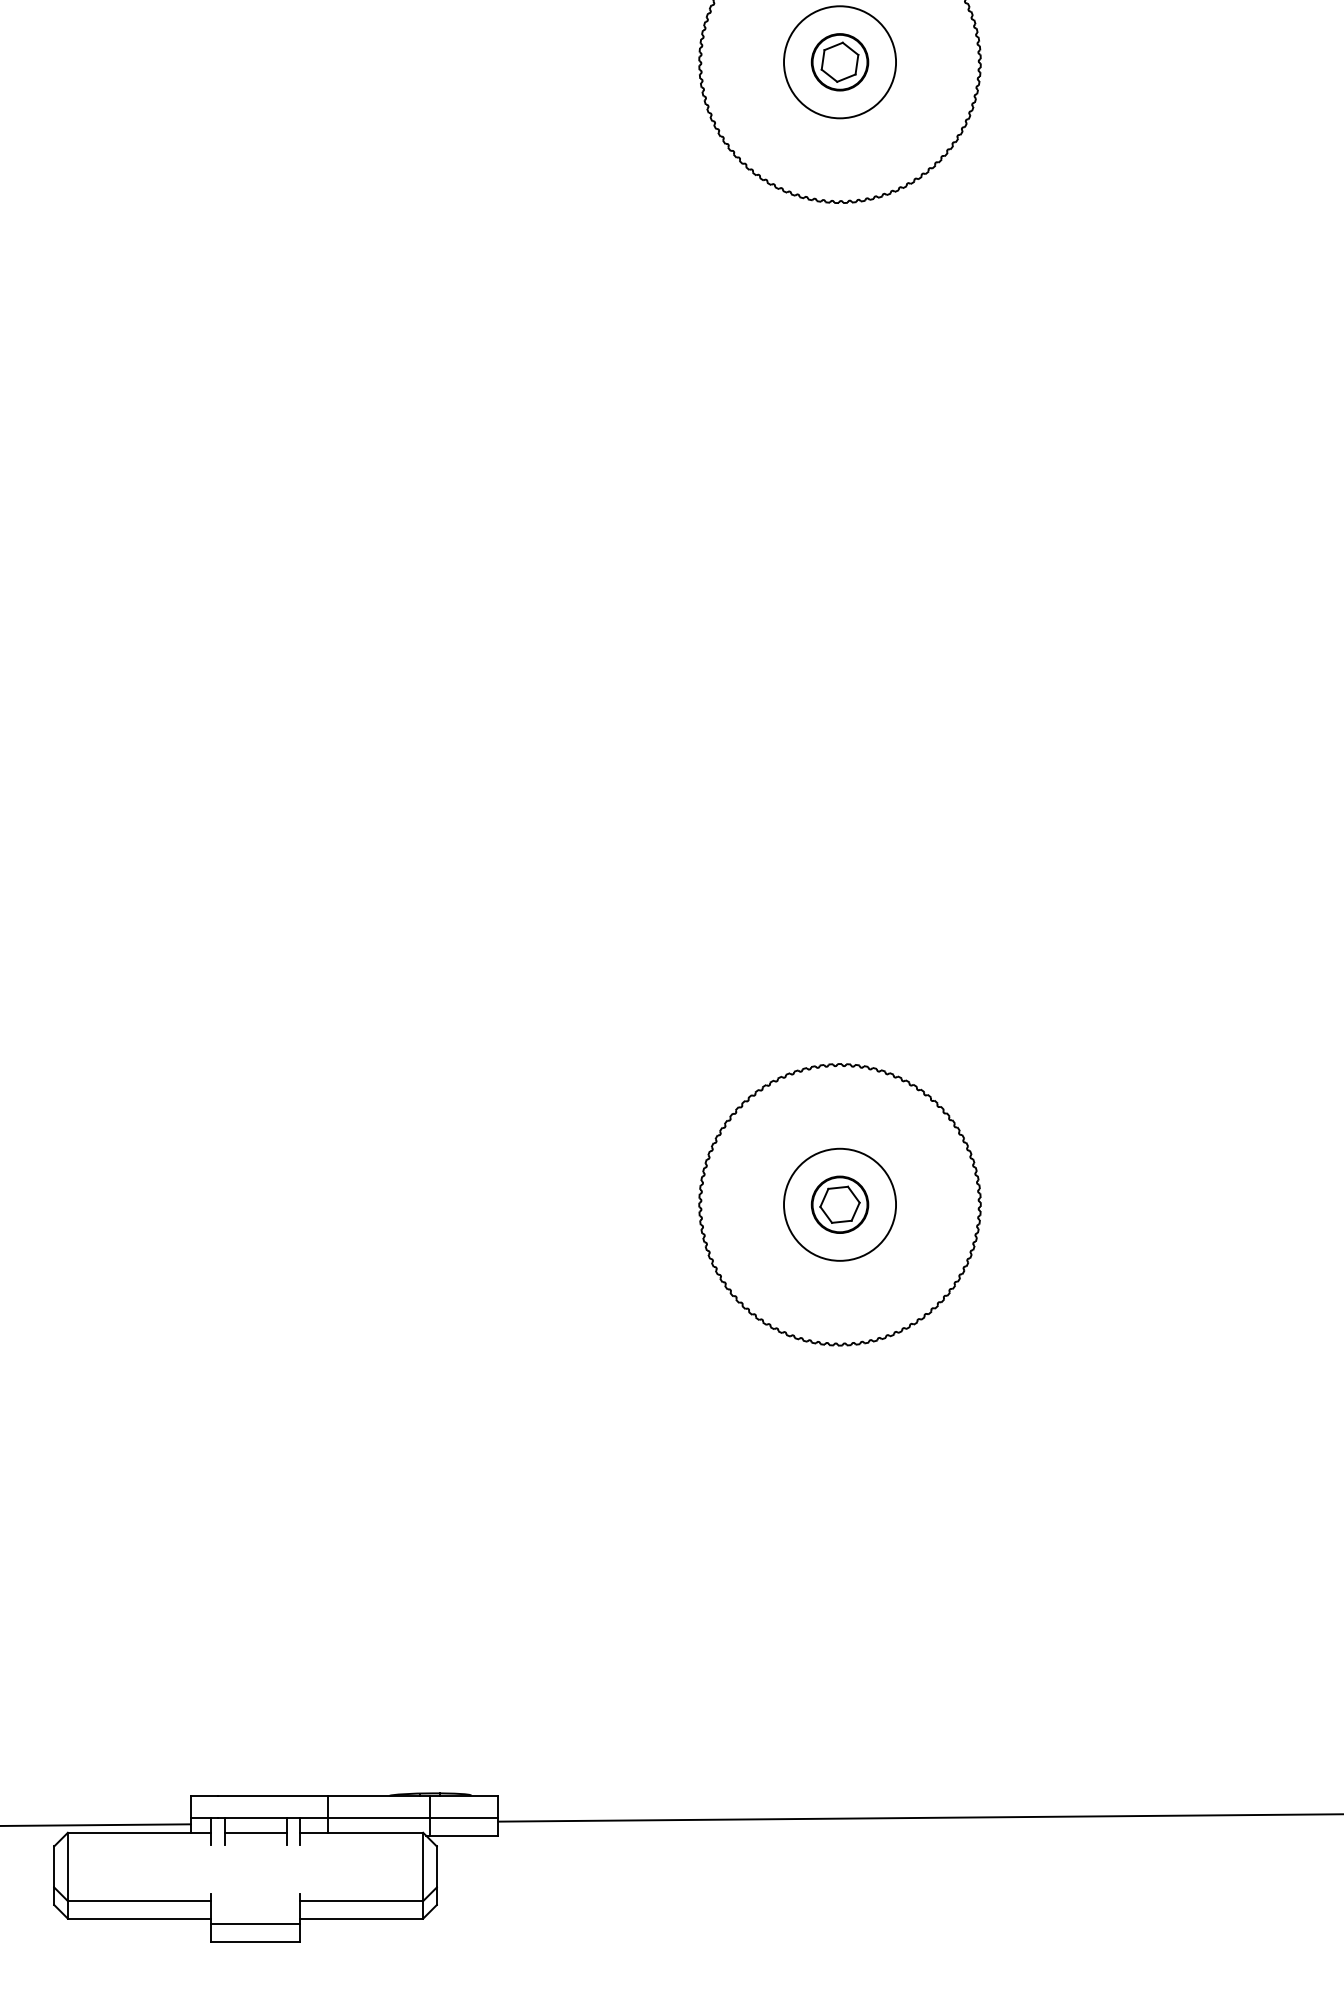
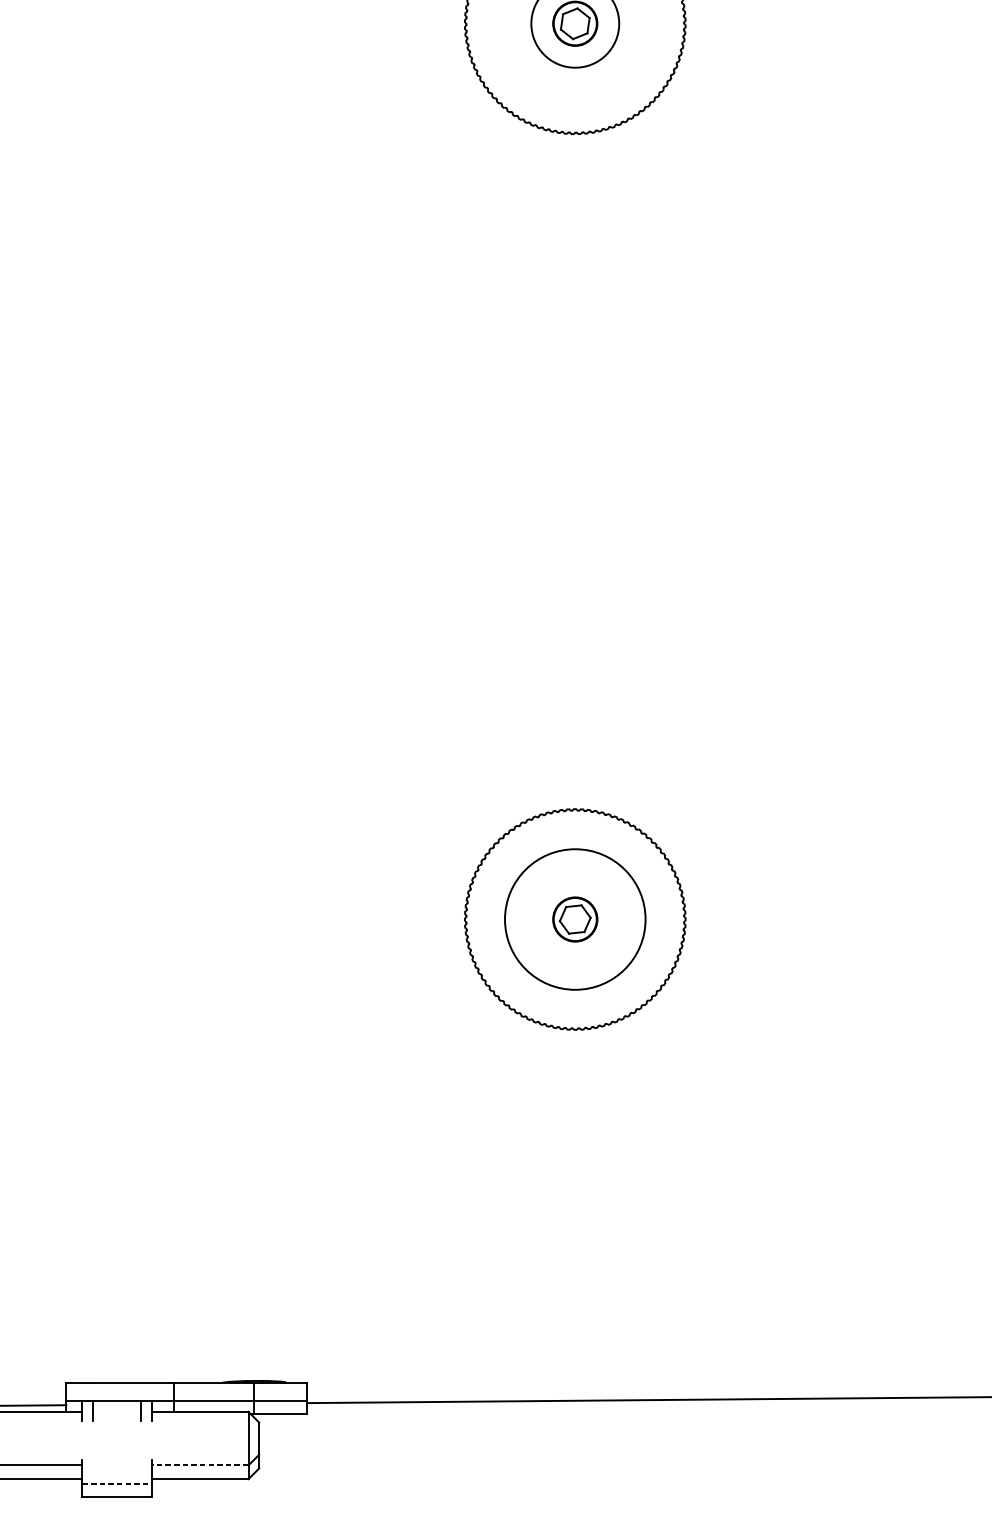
circle: (840, 1204) -> (575, 919), size x1.6
line: (255, 1832) -> (117, 1411), removed
line: (361, 1901) -> (200, 1465), solid -> dashed
line: (256, 1924) -> (117, 1483), solid -> dashed

